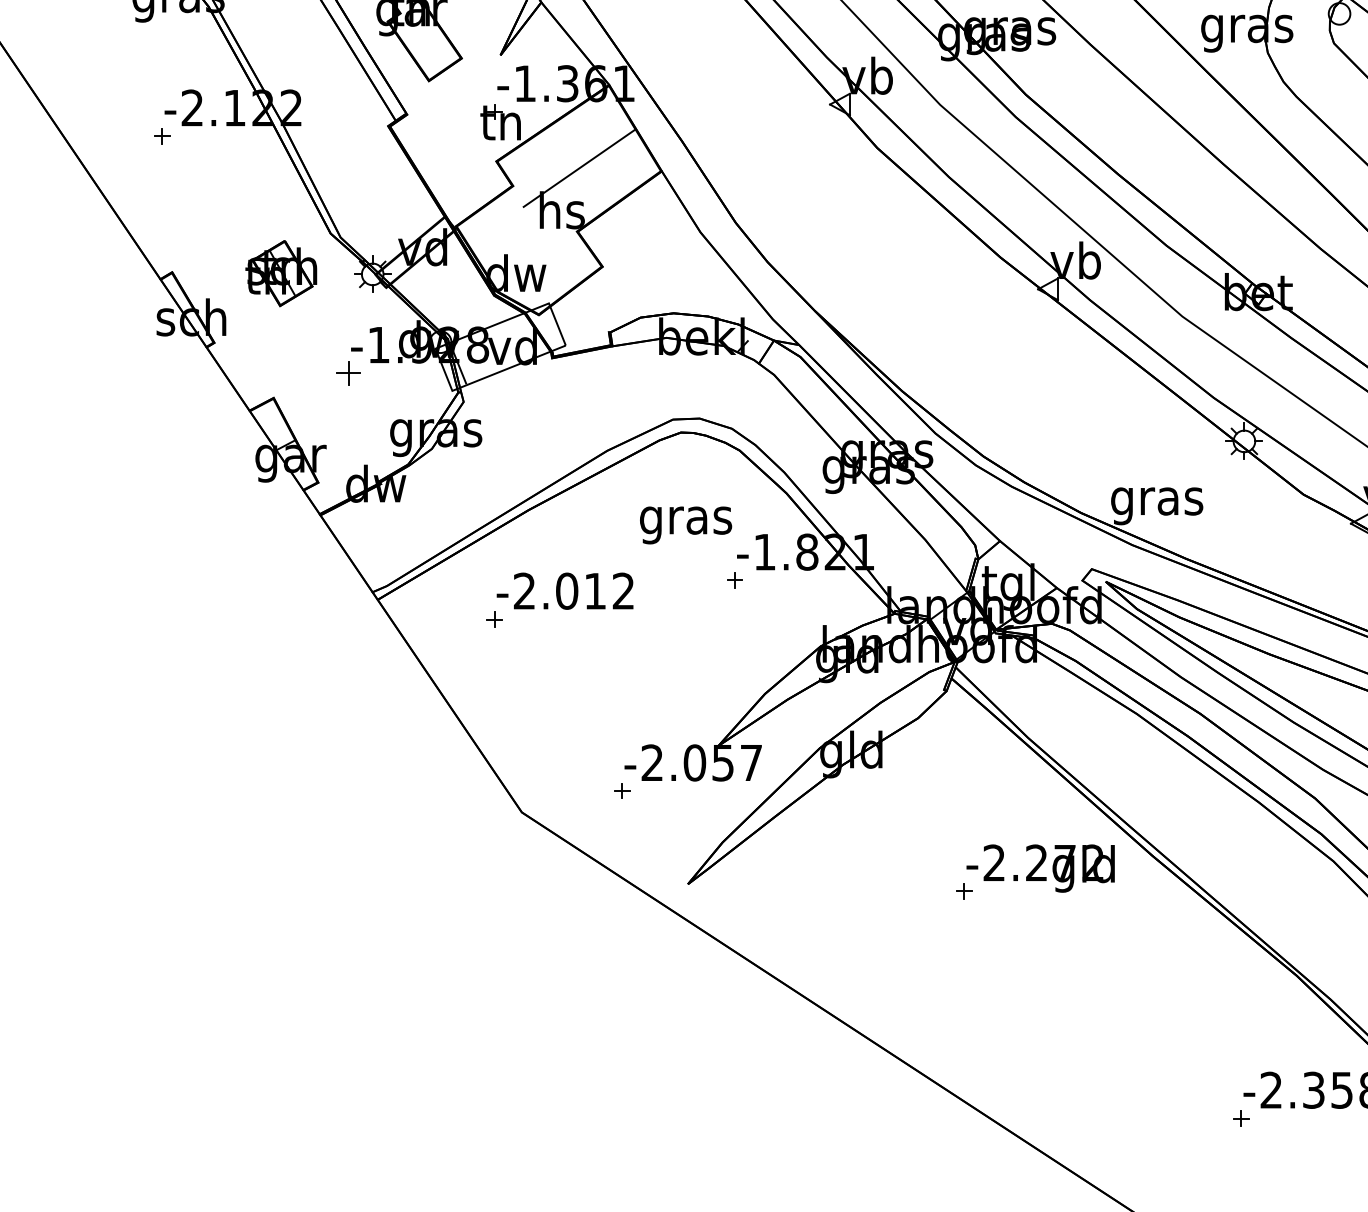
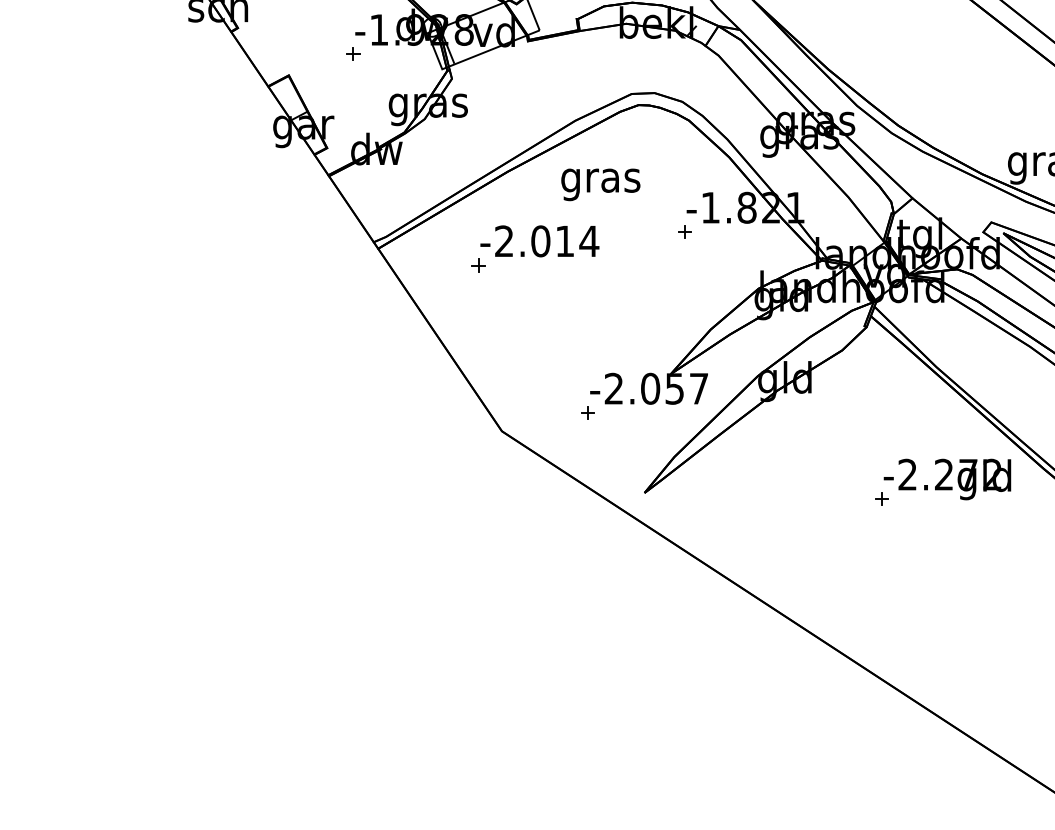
part: (348, 373) -> (353, 54), size x0.62
text: (686, 525) -> (601, 184), moved
text: (623, 590) -> (589, 240), -2.012 -> -2.014

